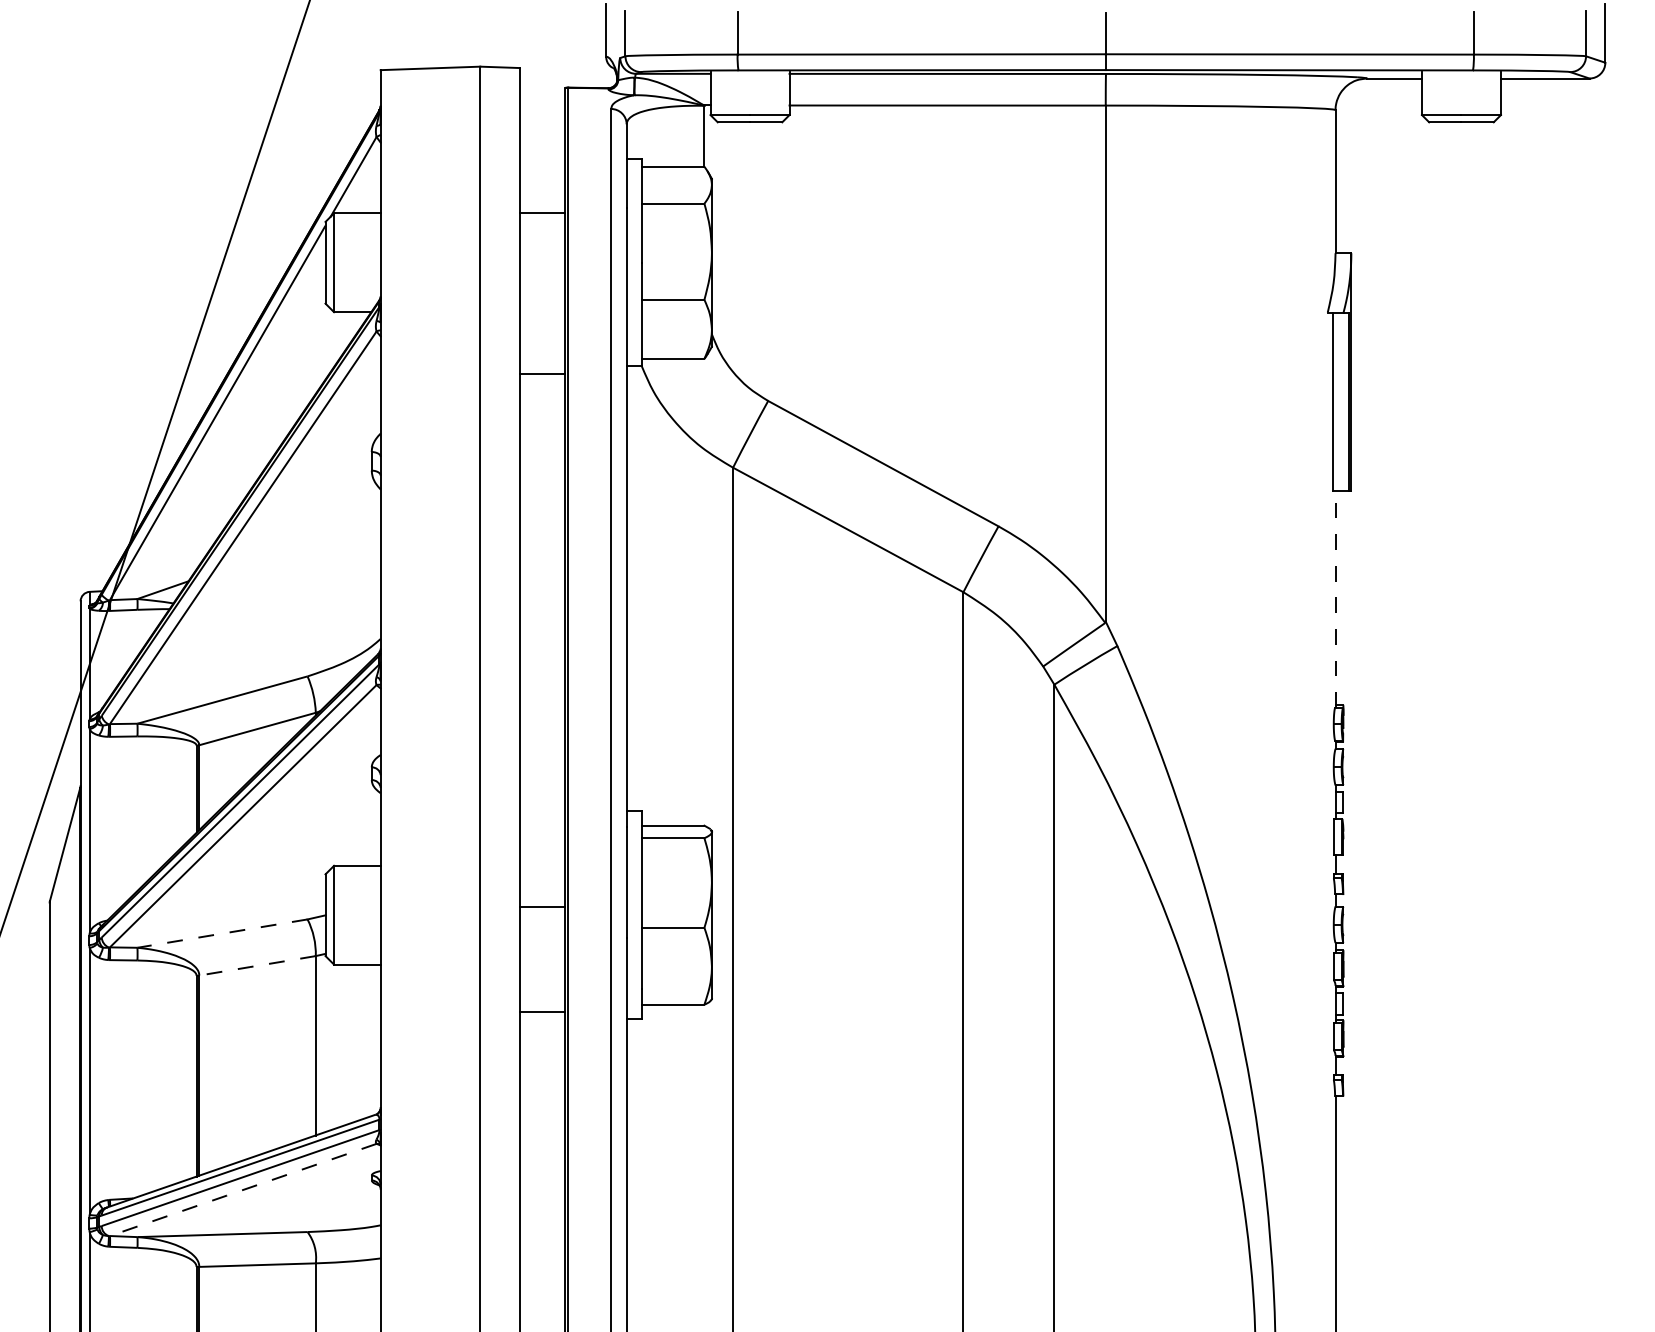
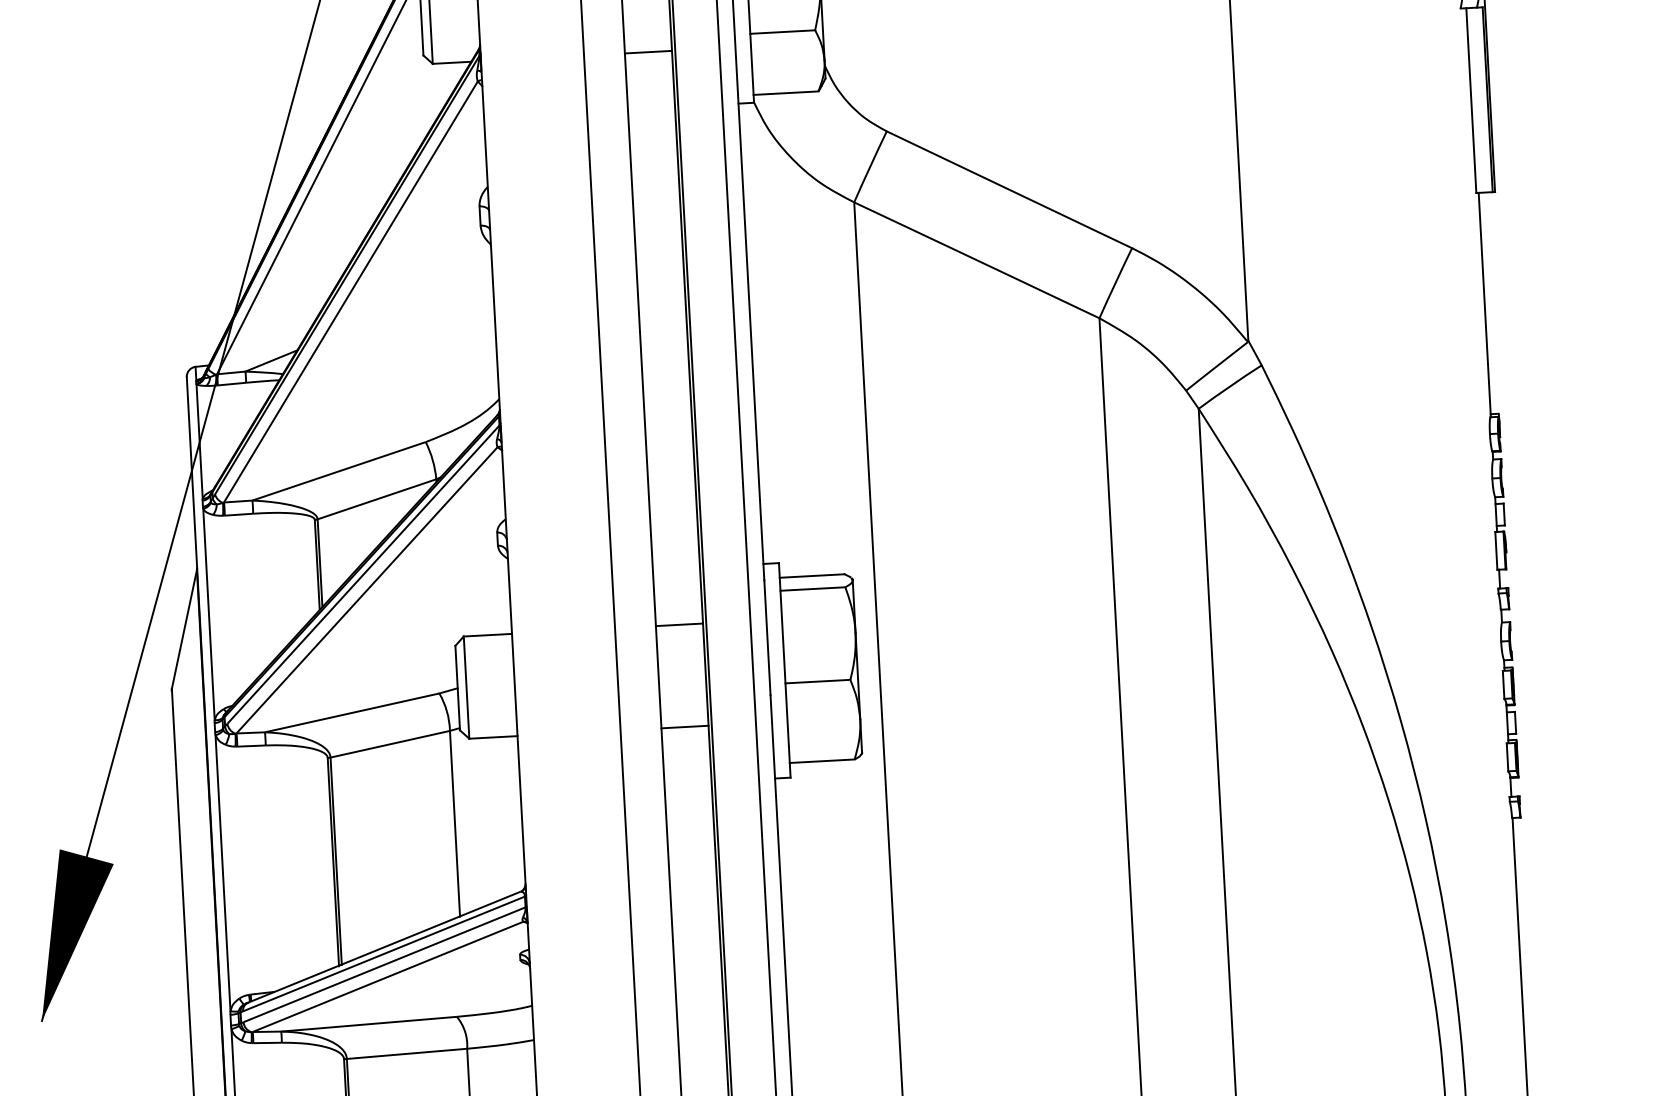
line: (542, 374) -> (648, 52), moved
line: (1335, 599) -> (1484, 304), dashed -> solid
line: (542, 906) -> (679, 624), moved
line: (221, 933) -> (351, 712), dashed -> solid
line: (256, 965) -> (389, 743), dashed -> solid
line: (542, 1011) -> (684, 726), moved
line: (242, 1190) -> (387, 977), dashed -> solid

